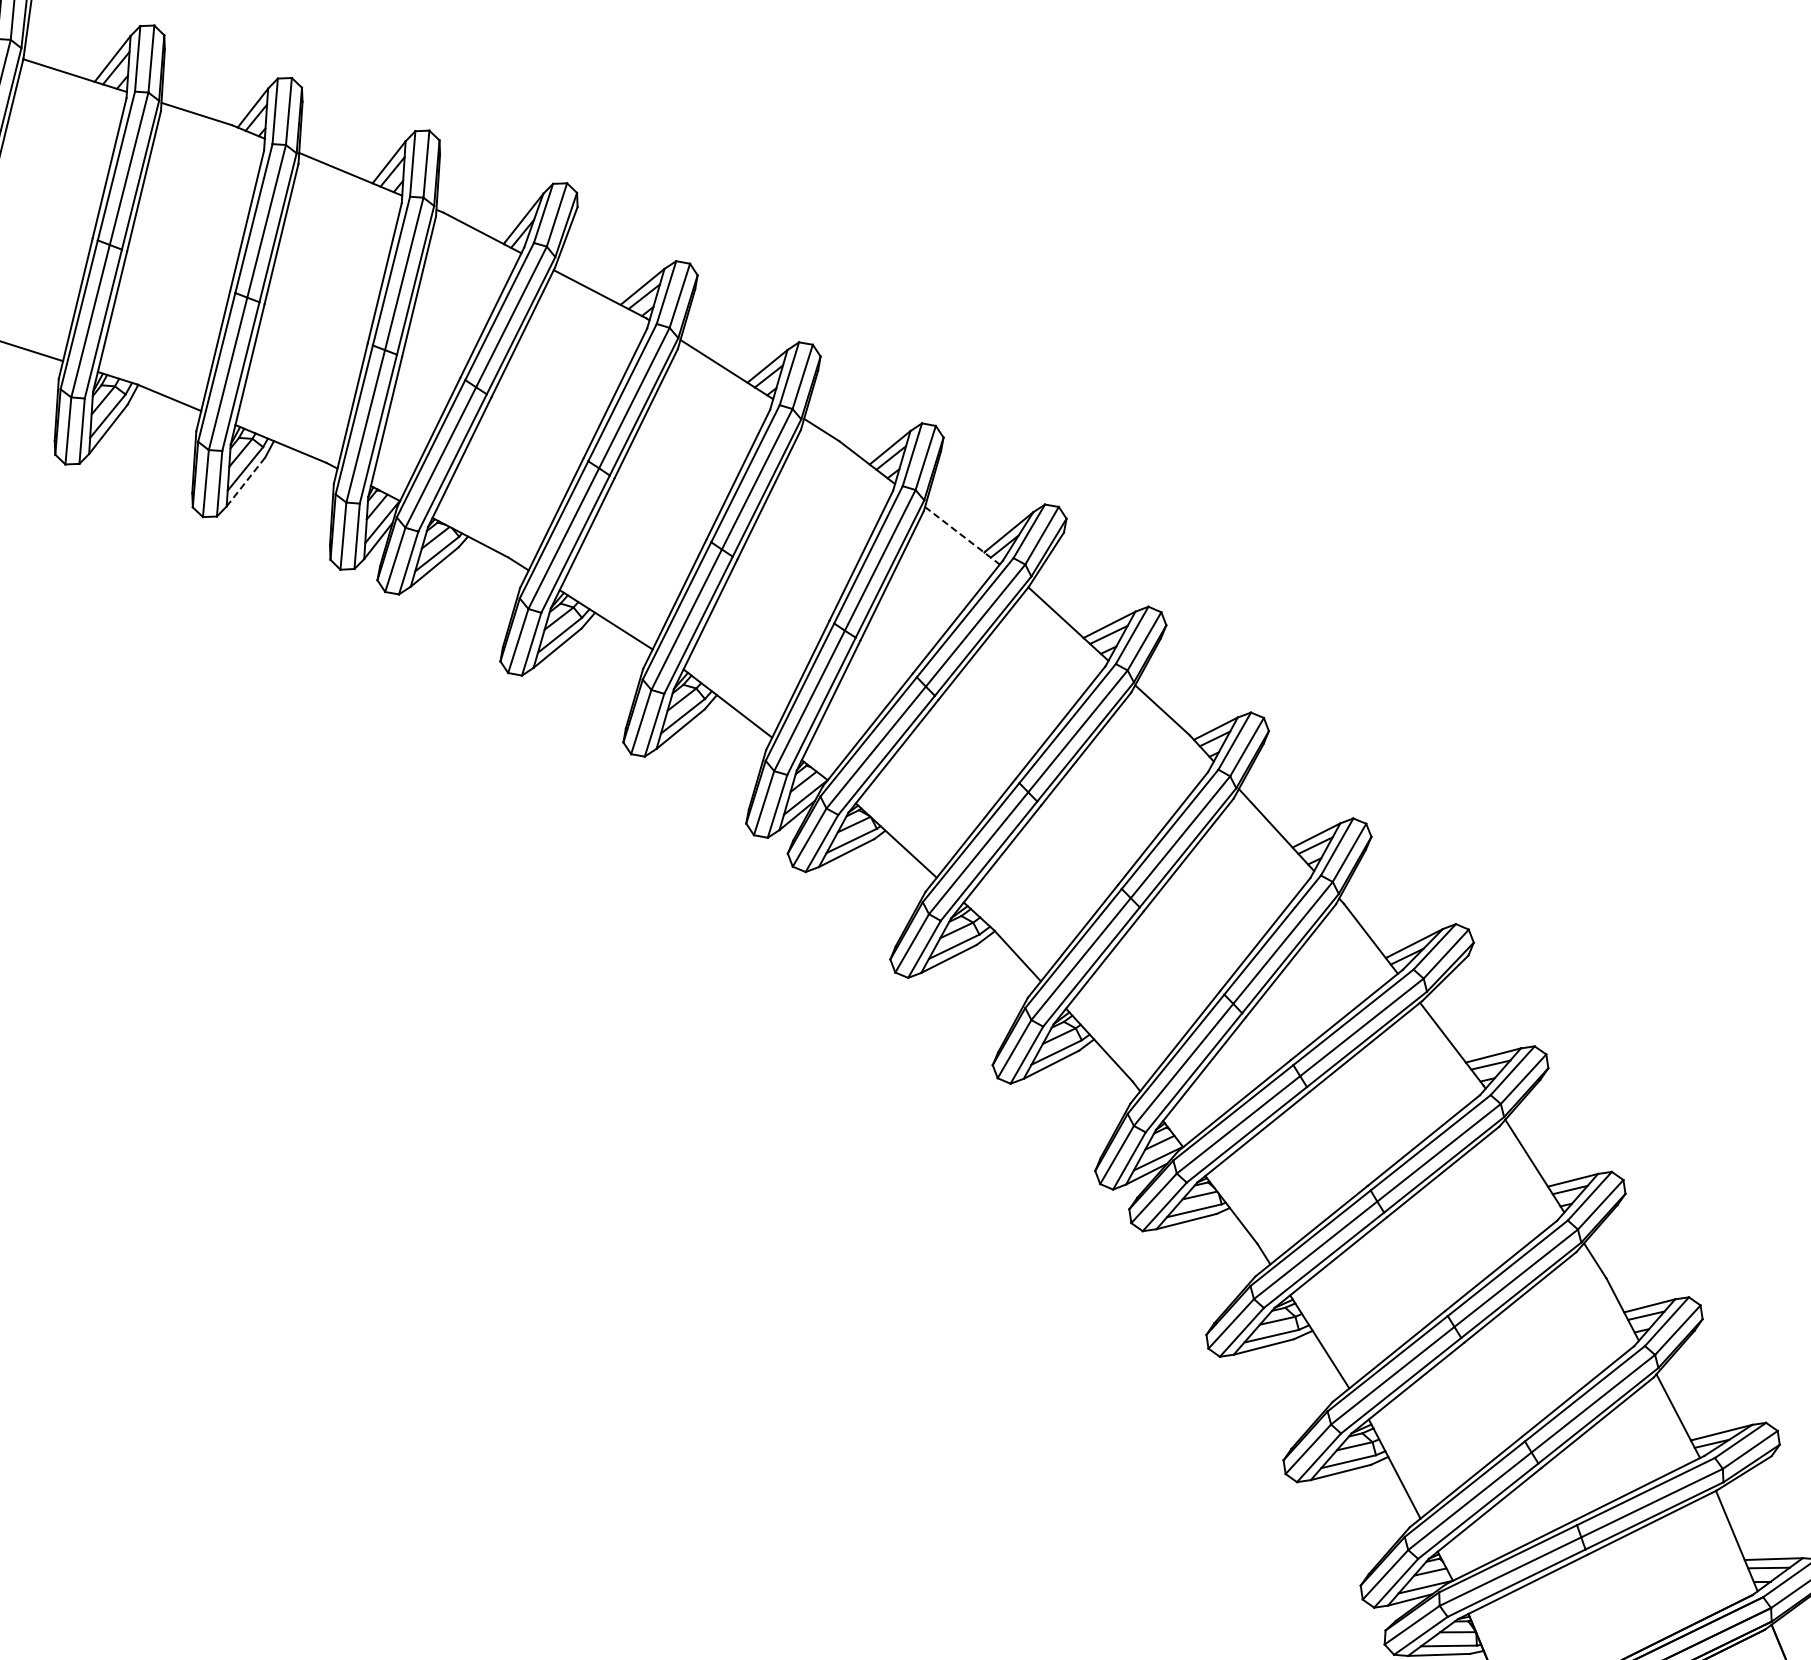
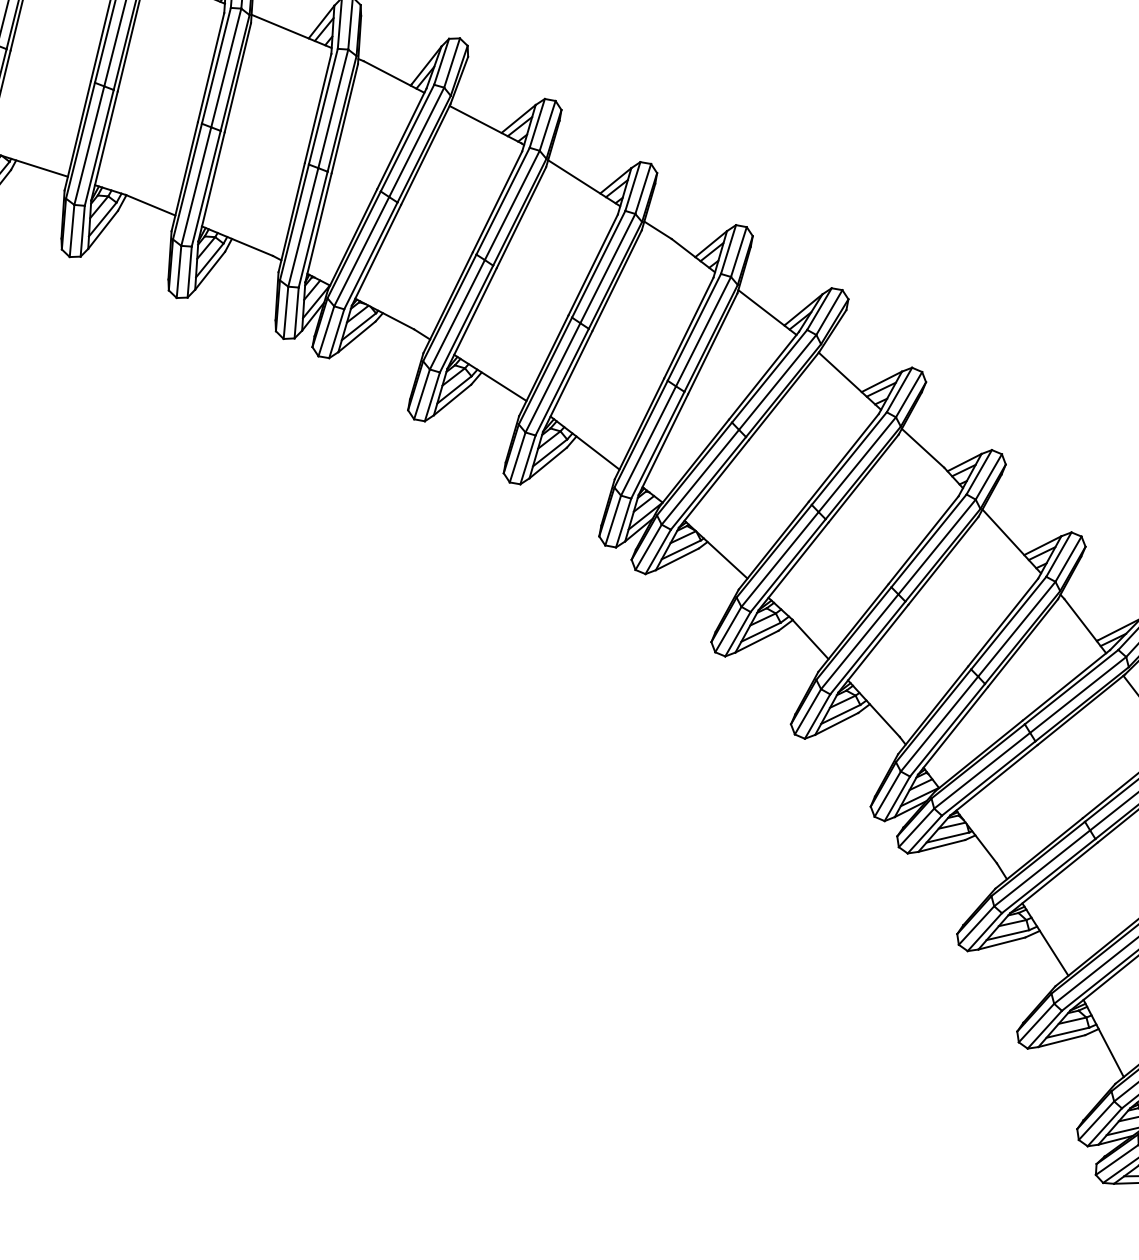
line: (246, 481) -> (210, 270), dashed -> solid
line: (962, 536) -> (767, 313), dashed -> solid

